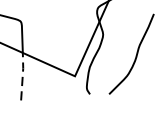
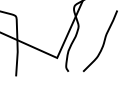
line: (22, 75) -> (17, 57), dashed -> solid

